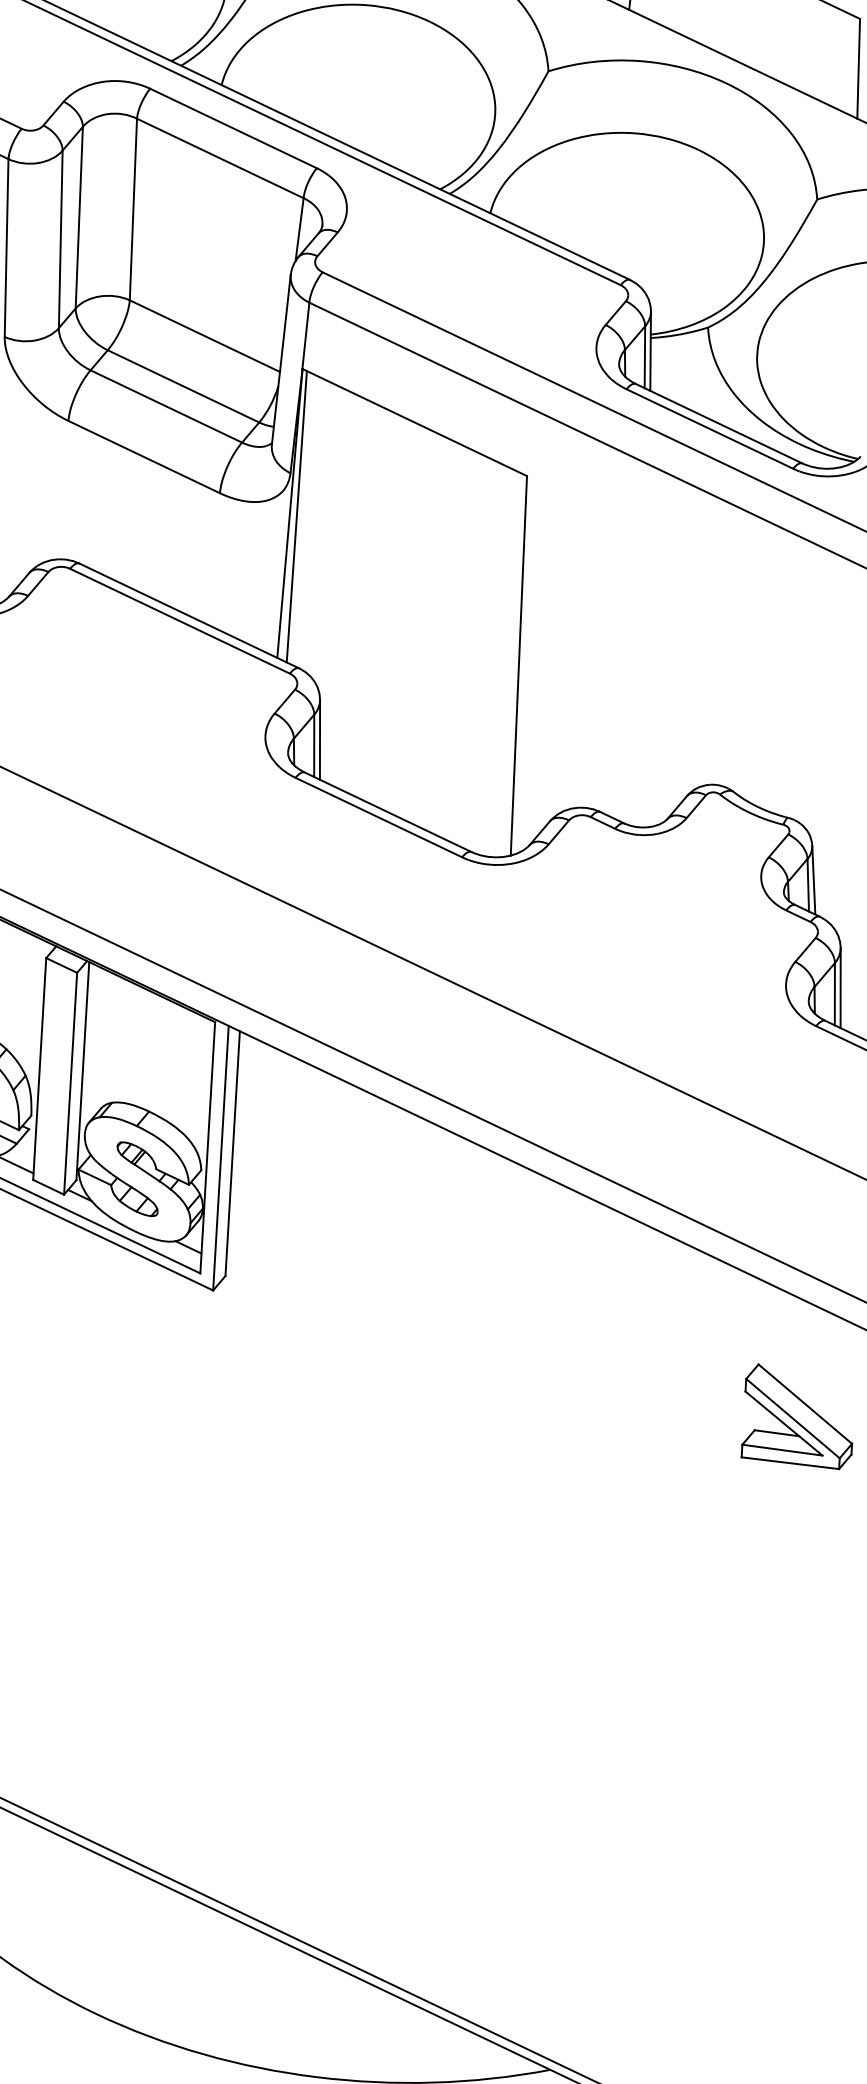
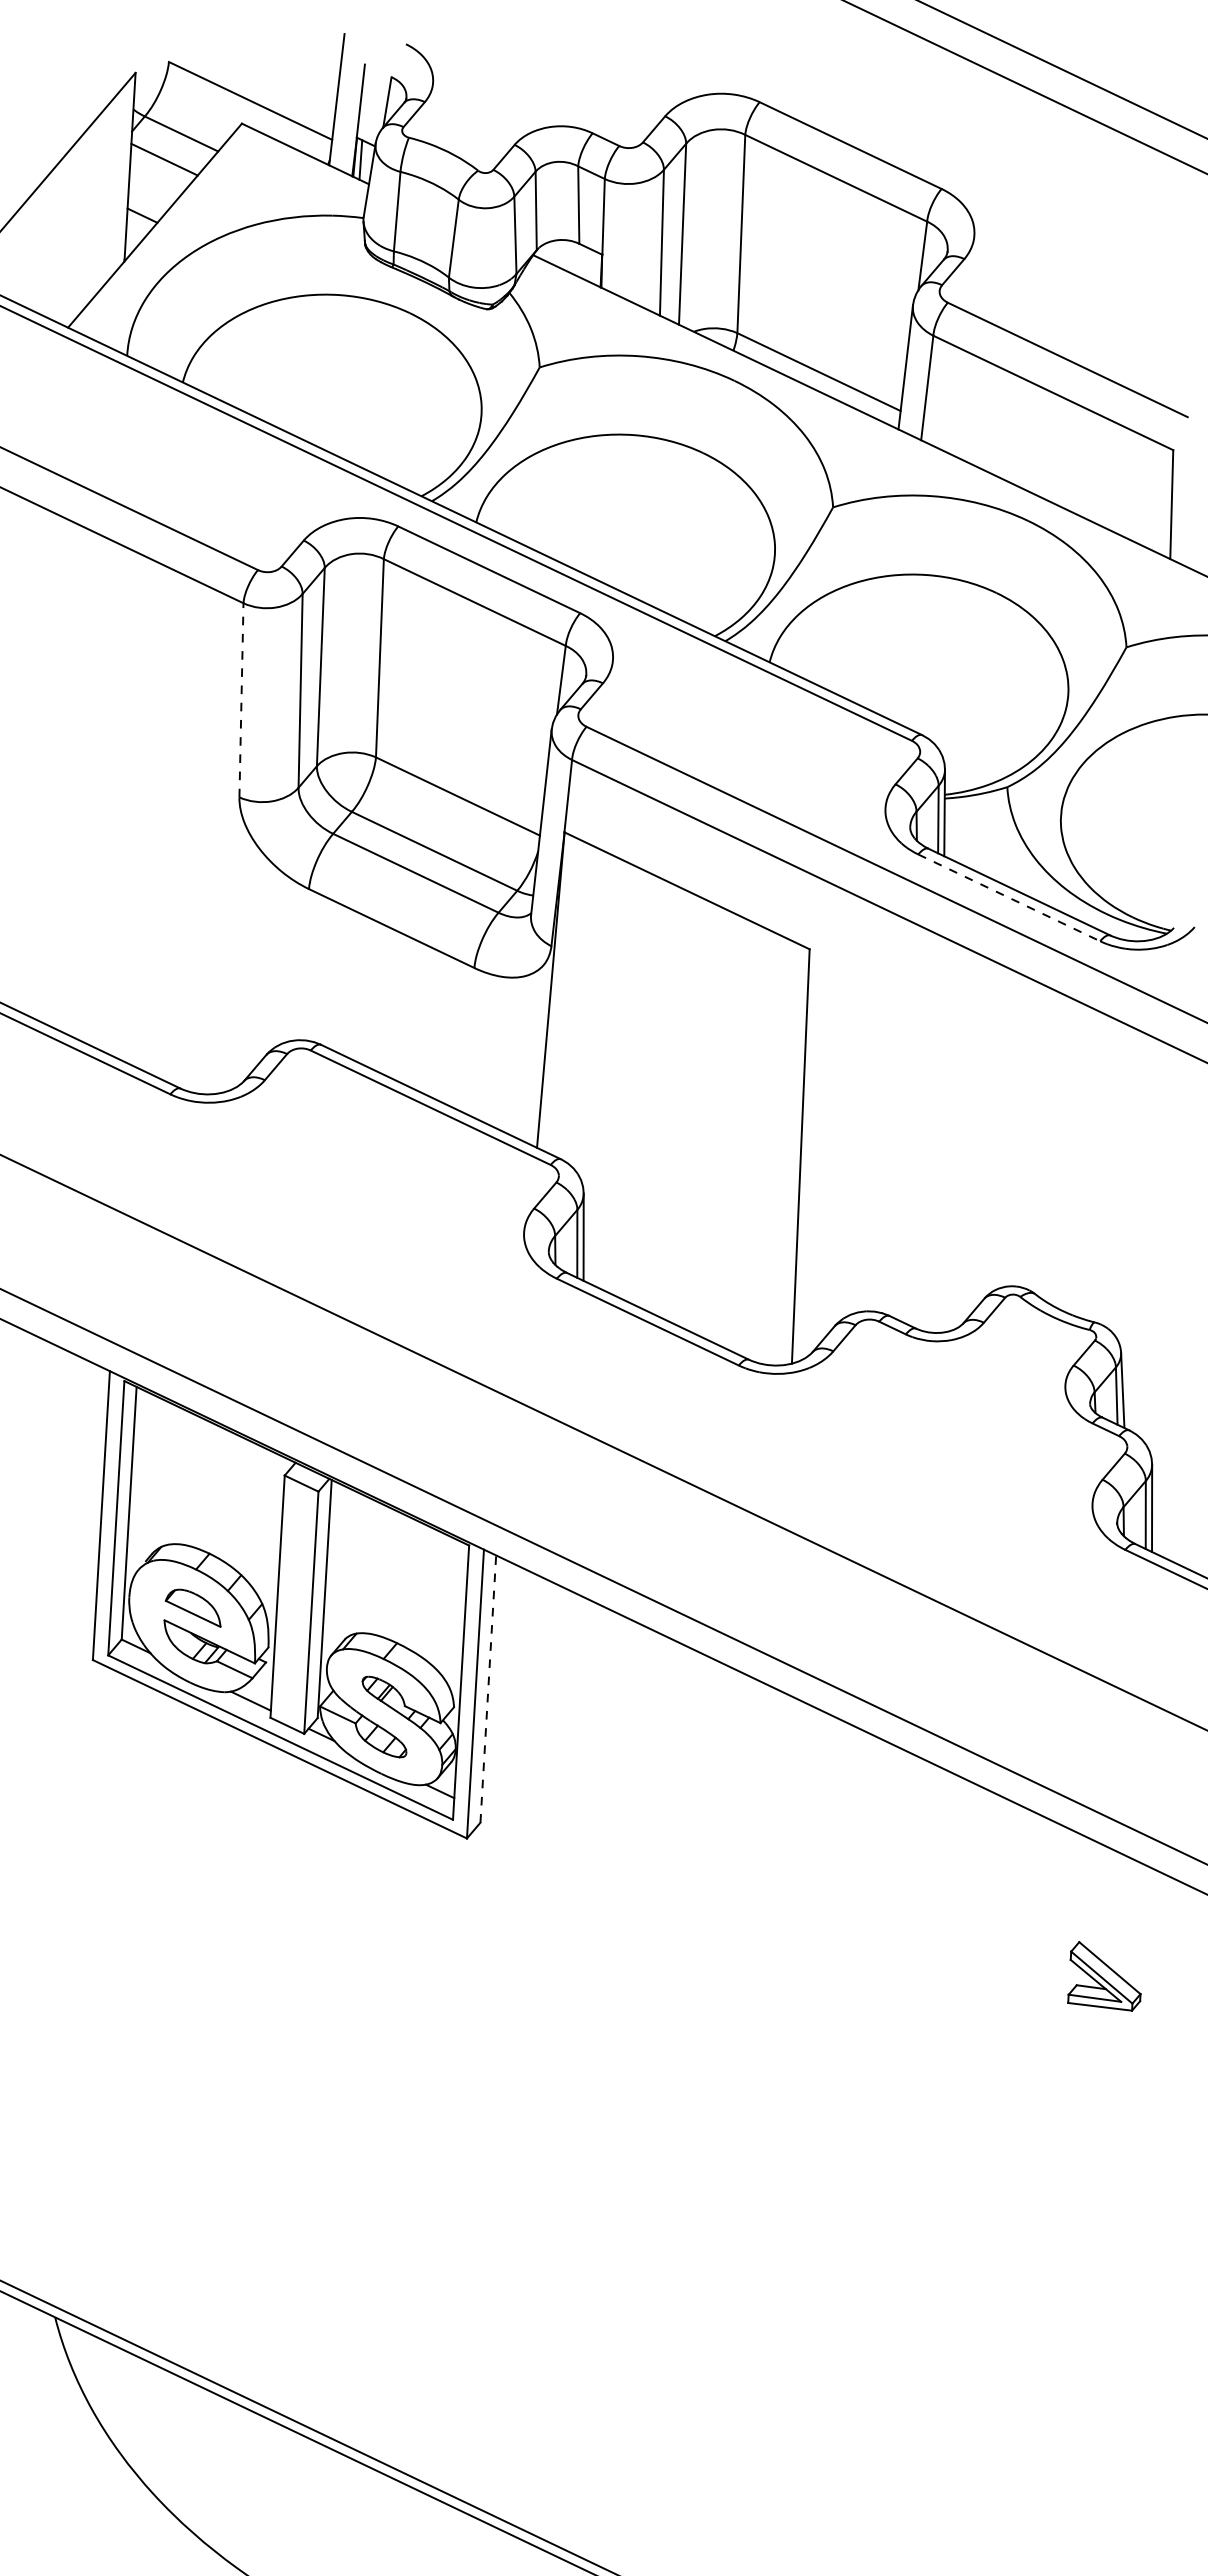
line: (6, 247) -> (241, 699), solid -> dashed
line: (710, 428) -> (1009, 897), solid -> dashed
line: (296, 516) -> (558, 993), removed
line: (232, 1154) -> (488, 1689), solid -> dashed
part: (797, 1416) -> (1104, 1976), size x0.6

